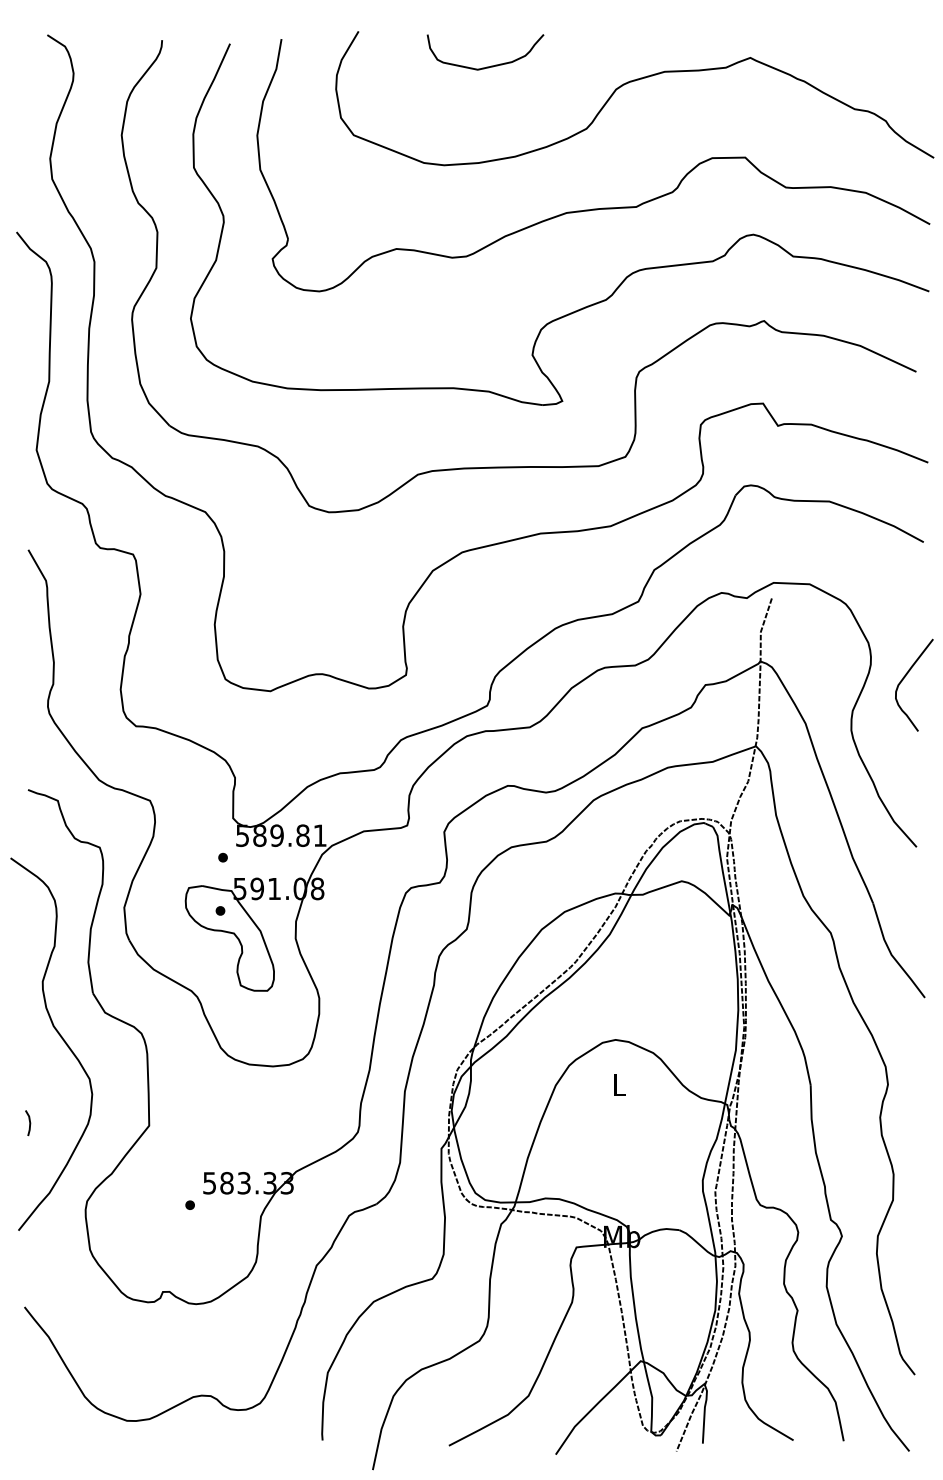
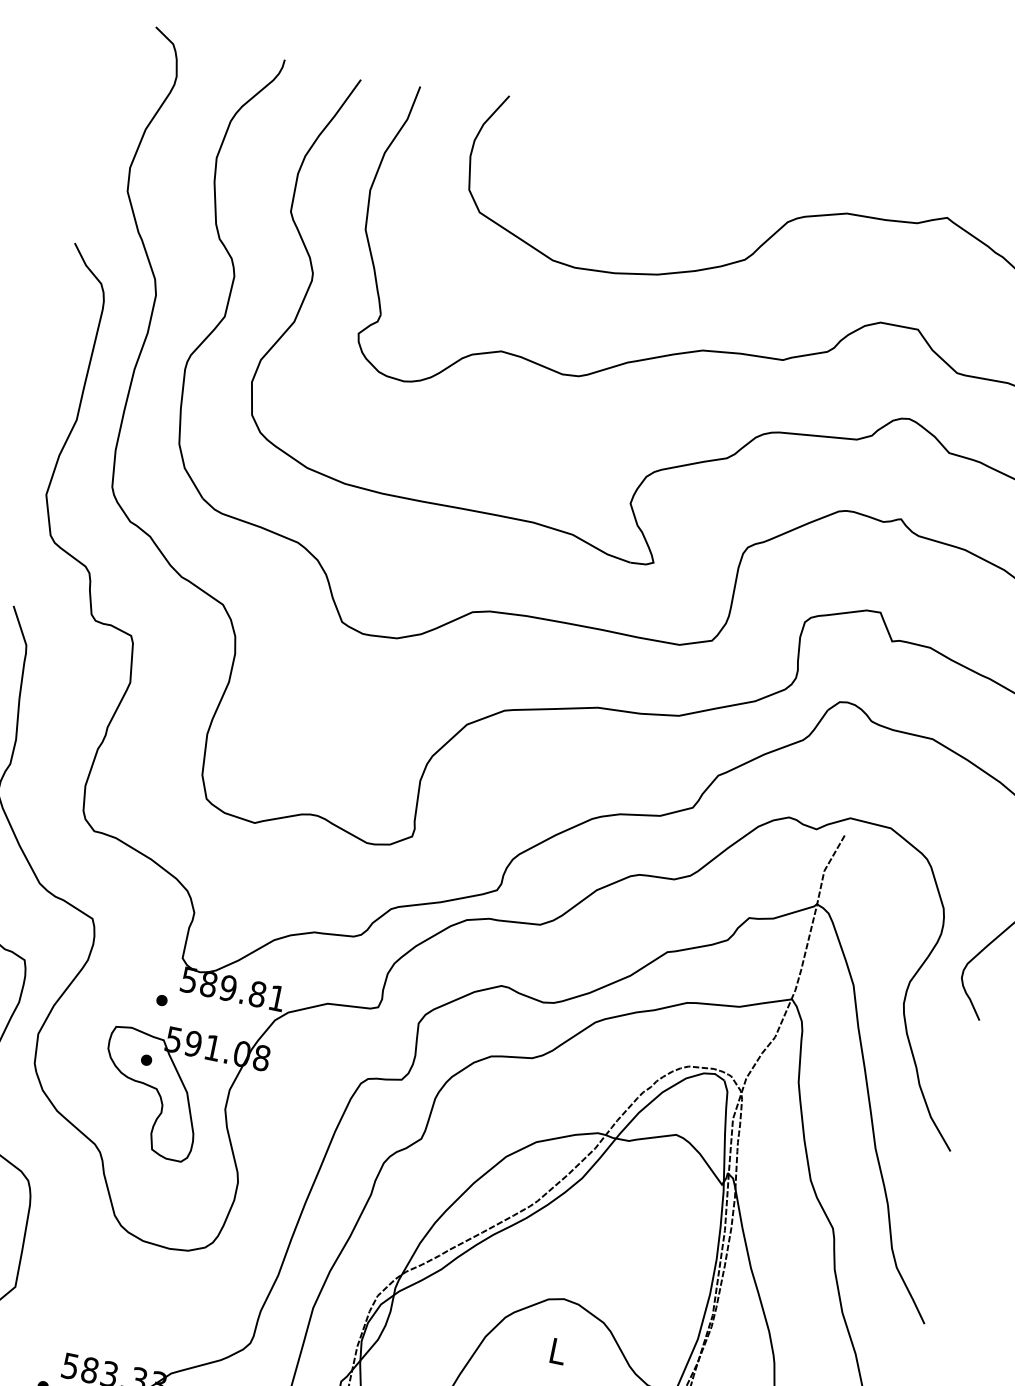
curve: (486, 66) -> (646, 165), removed

